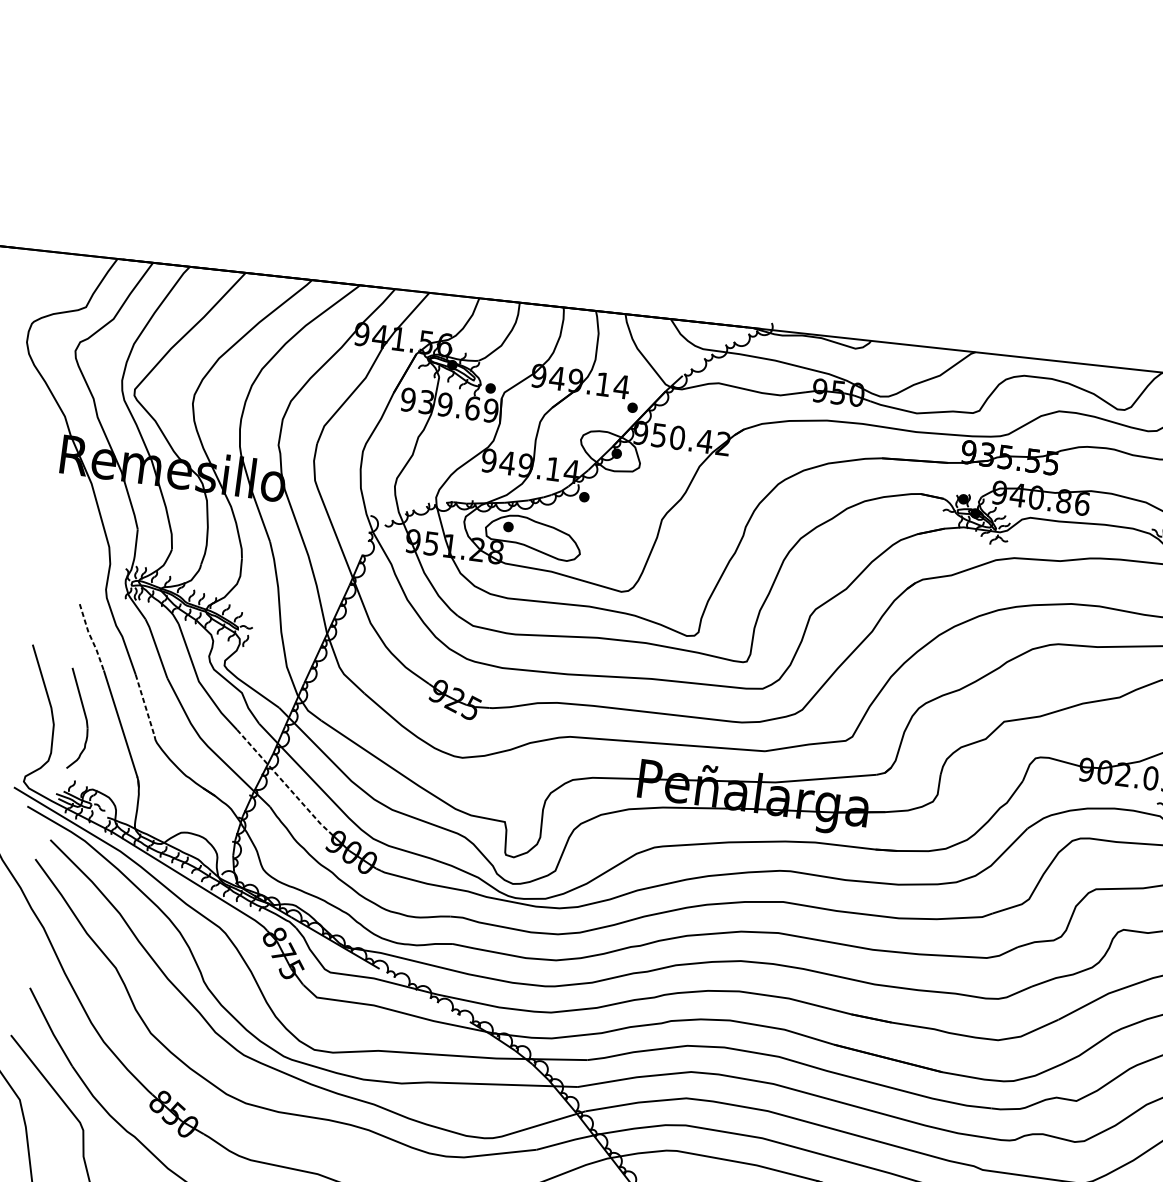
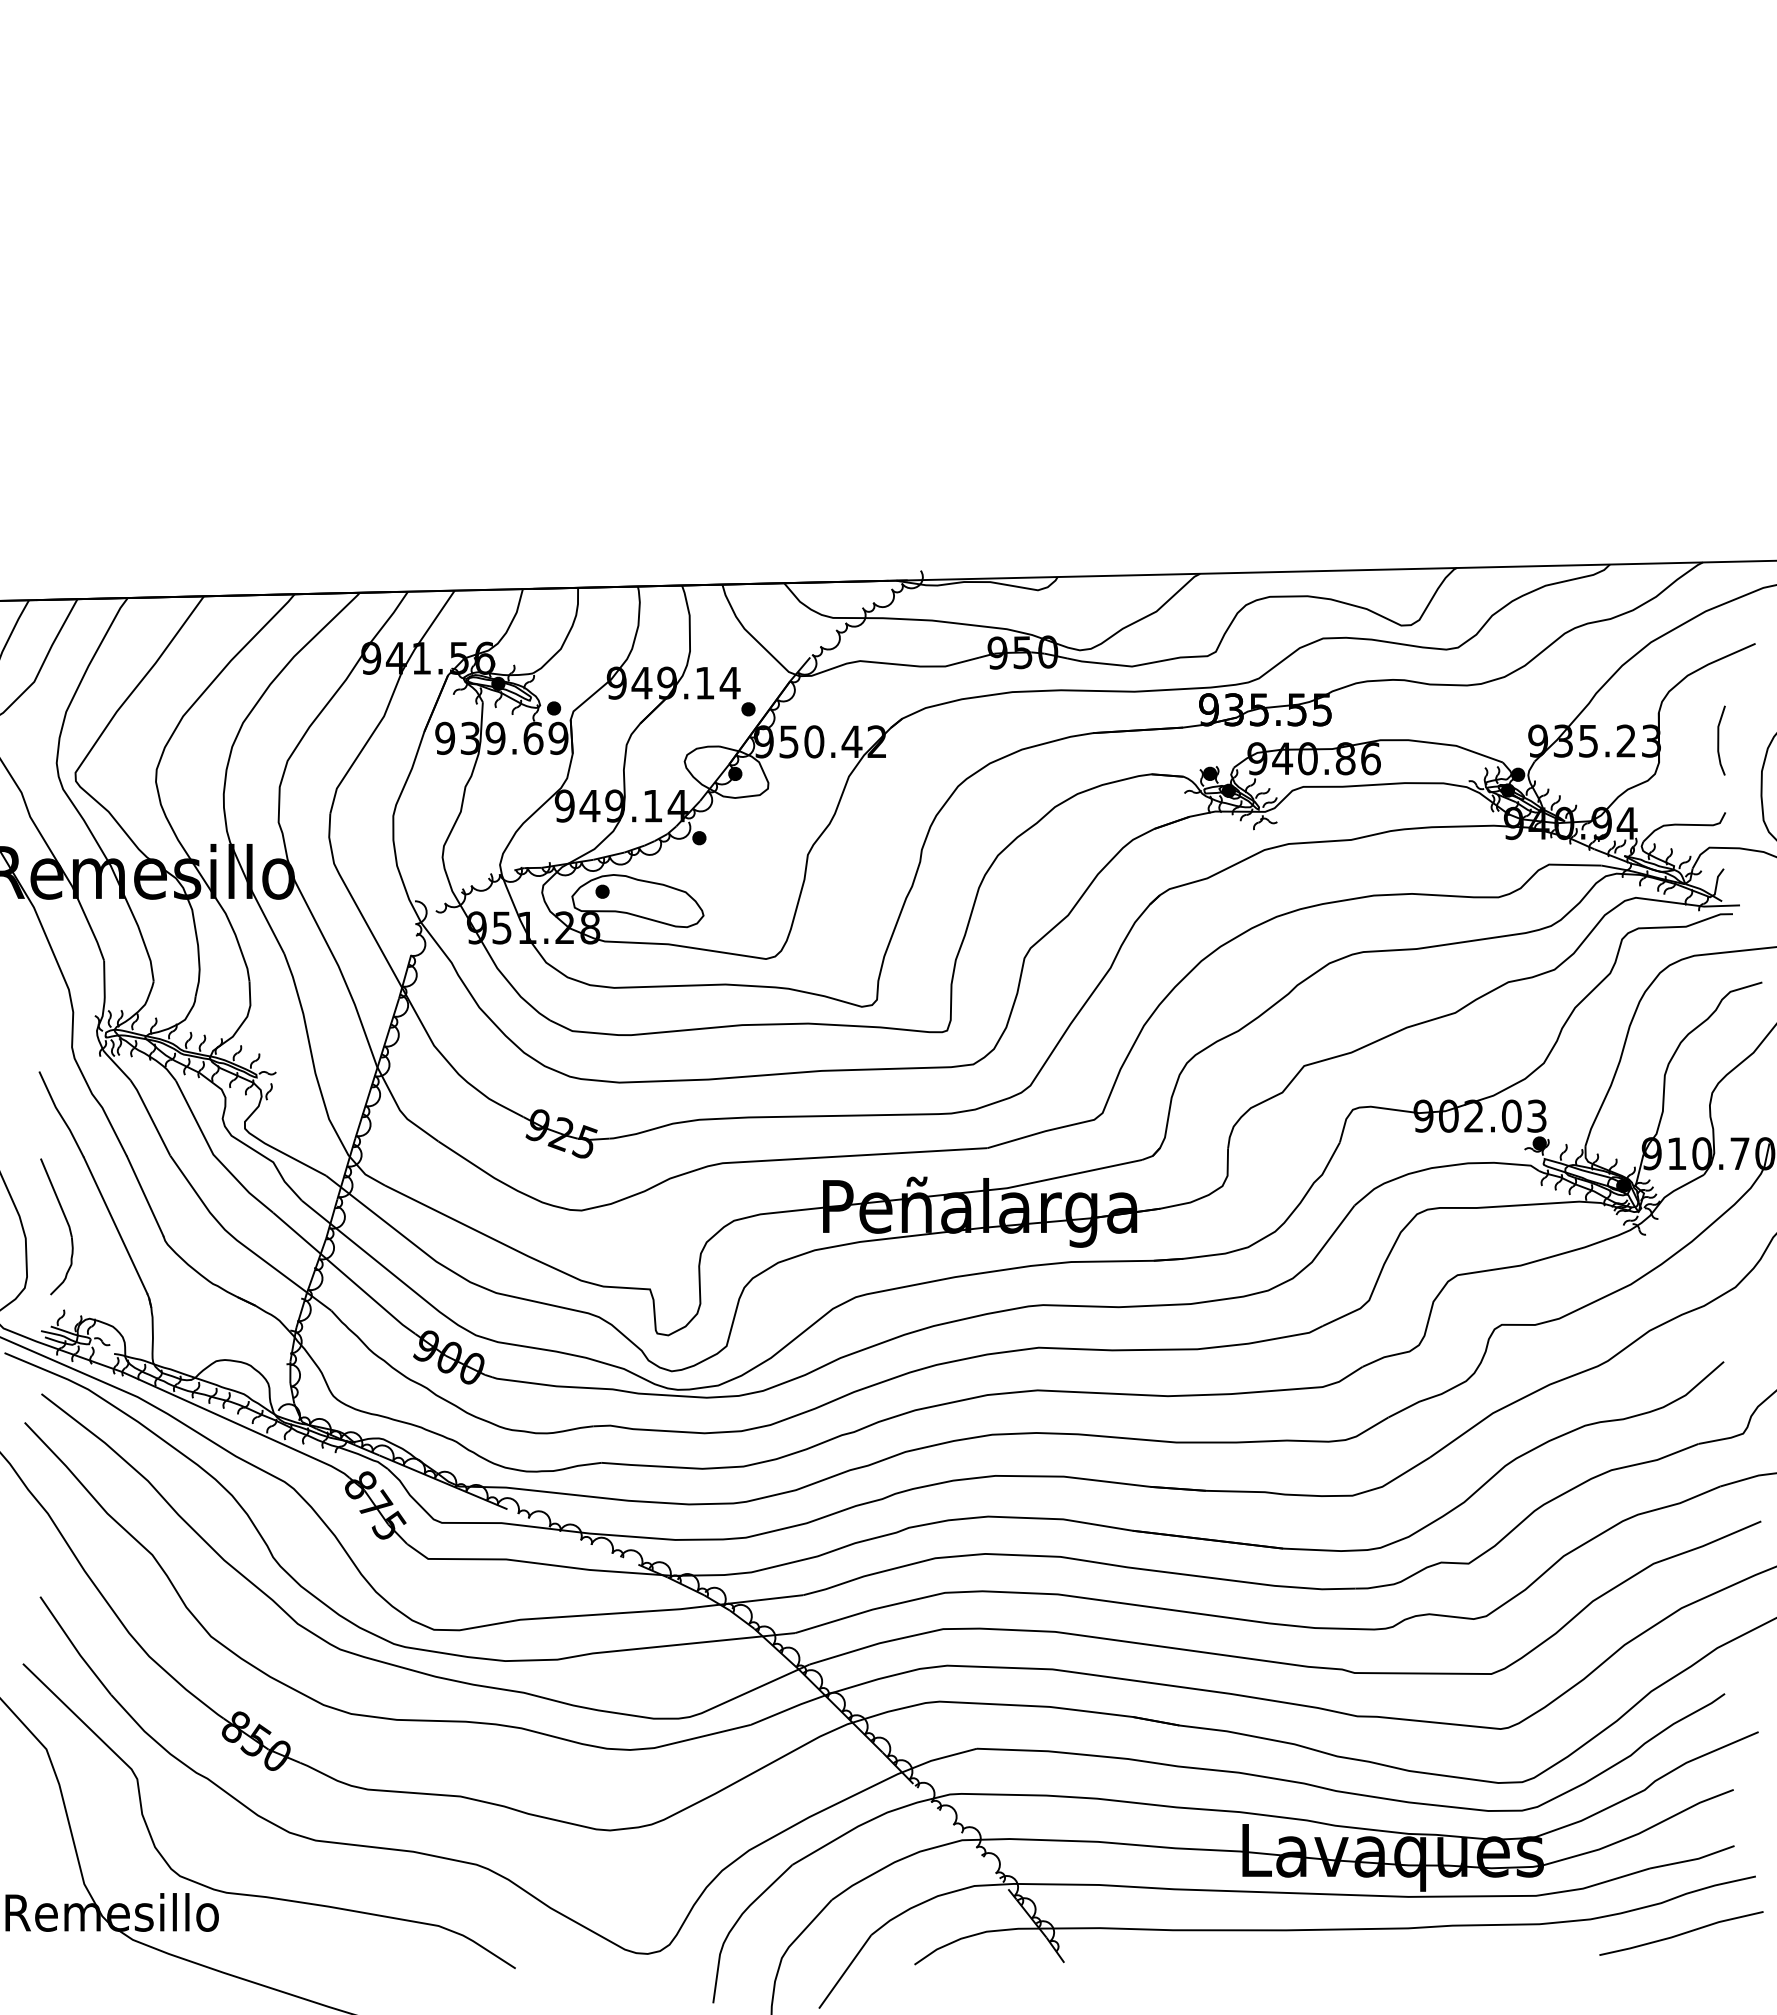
line: (91, 637) -> (60, 1114), dashed -> solid
line: (145, 705) -> (145, 1196), dashed -> solid
line: (283, 781) -> (344, 1274), dashed -> solid

